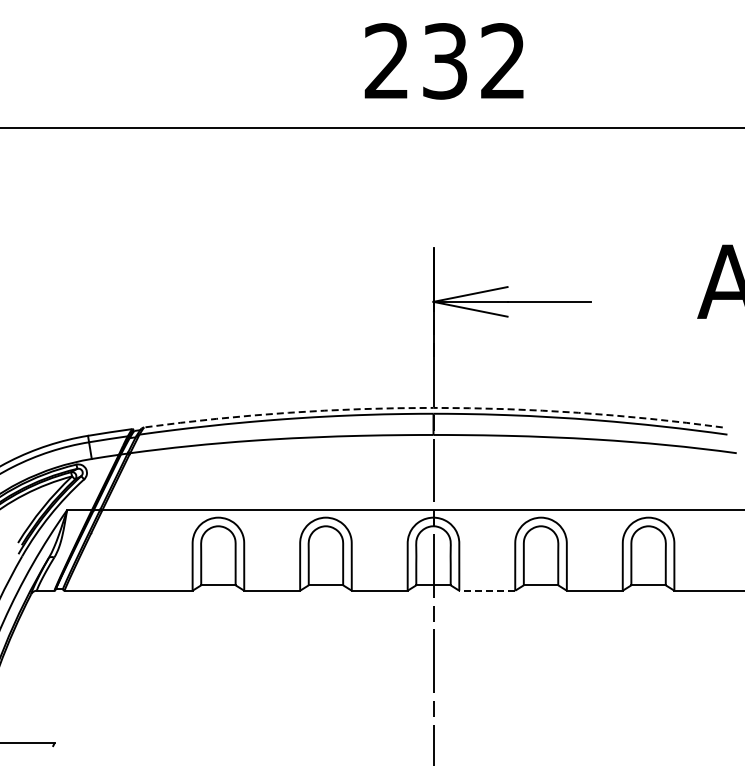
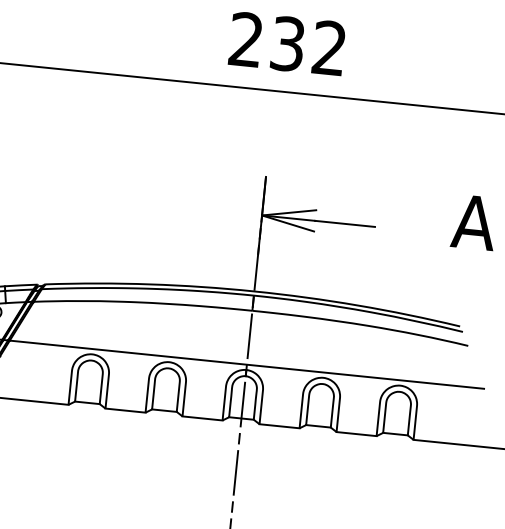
arc: (433, 407) -> (254, 291), dashed -> solid
line: (487, 590) -> (279, 426), dashed -> solid

